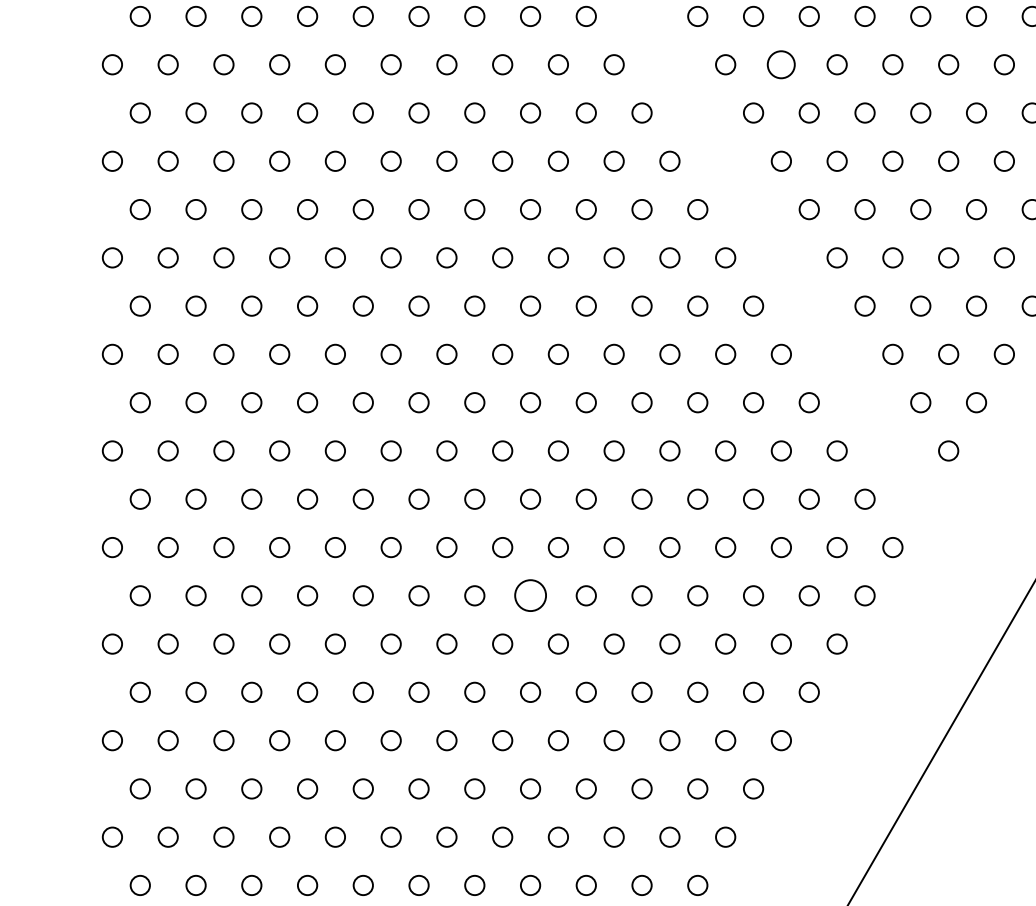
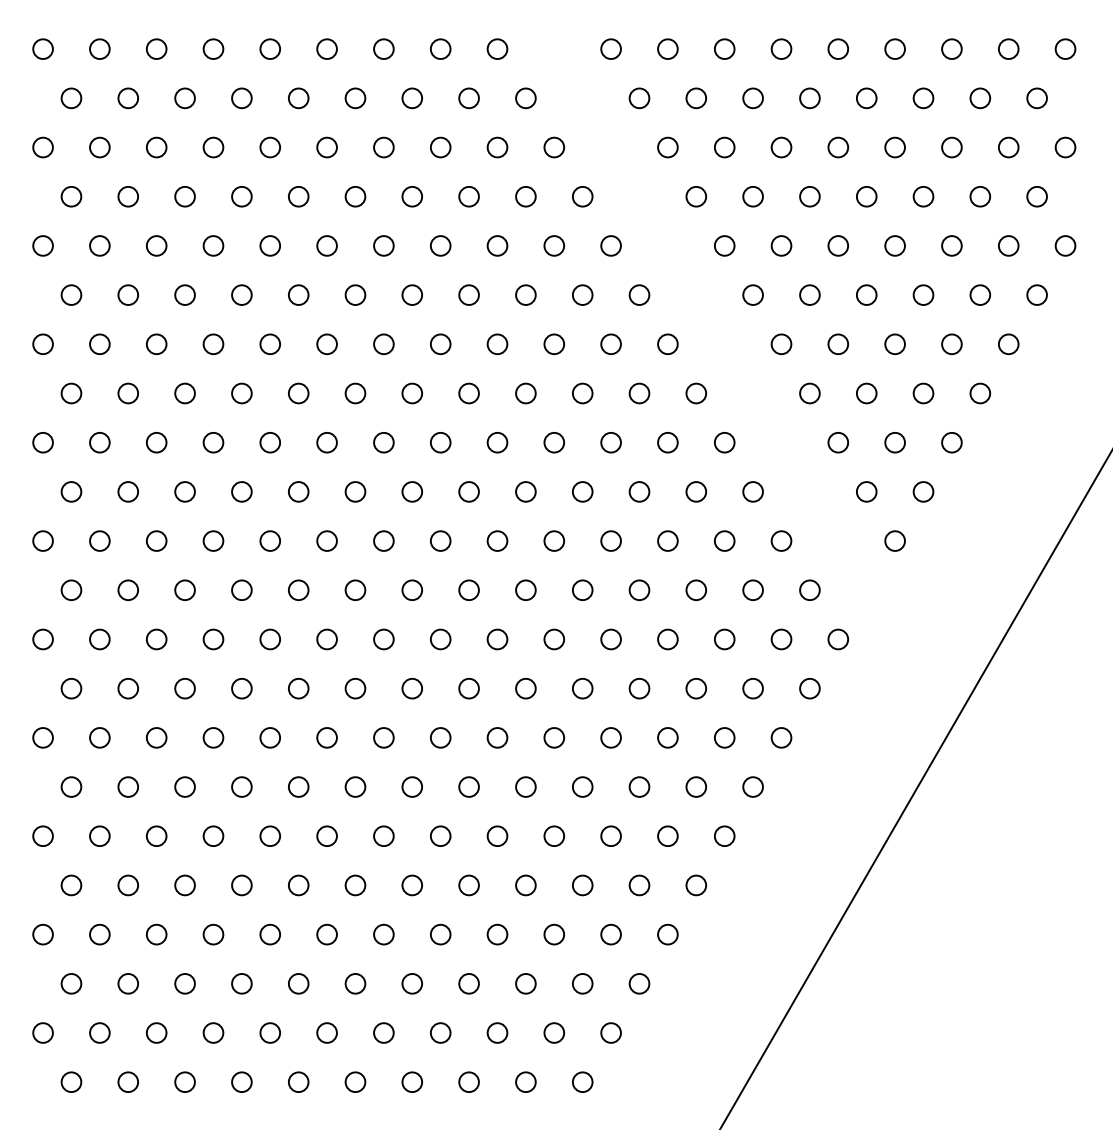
circle: (781, 64) -> (724, 147), size x0.71
circle: (529, 595) -> (468, 688), size x0.62

